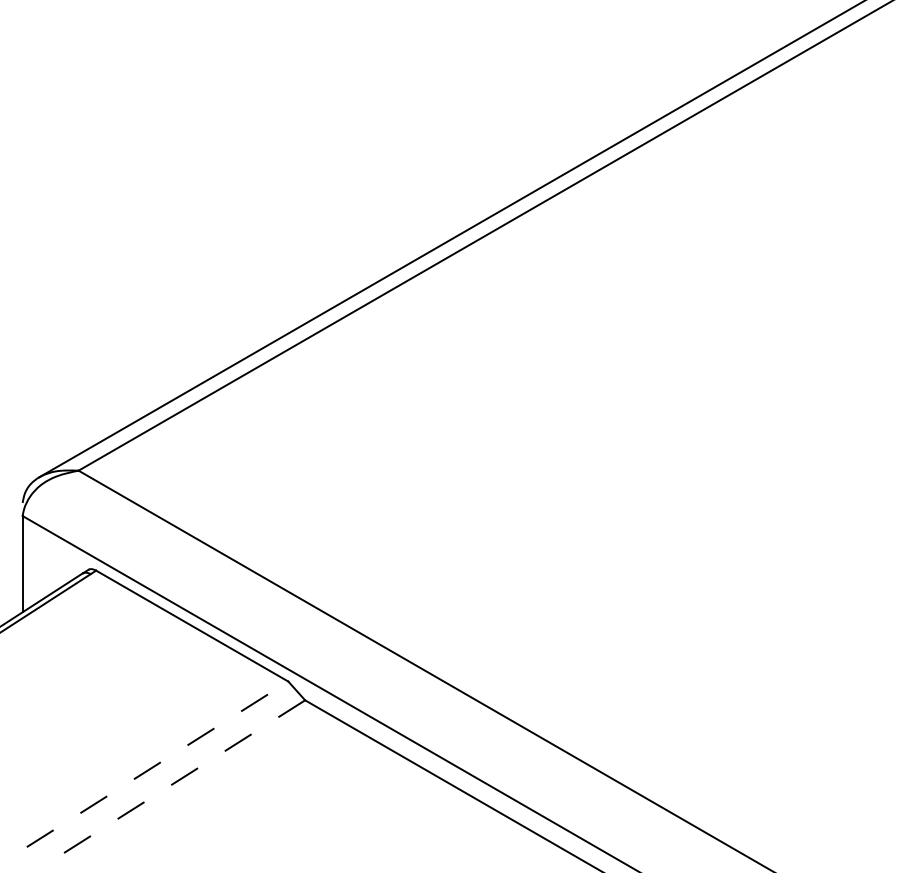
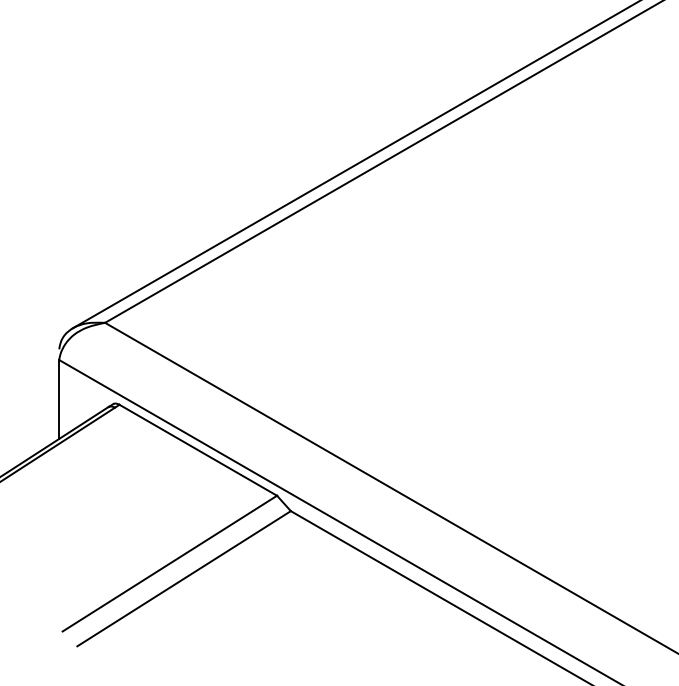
line: (157, 764) -> (169, 563), dashed -> solid
line: (174, 783) -> (183, 579), dashed -> solid

